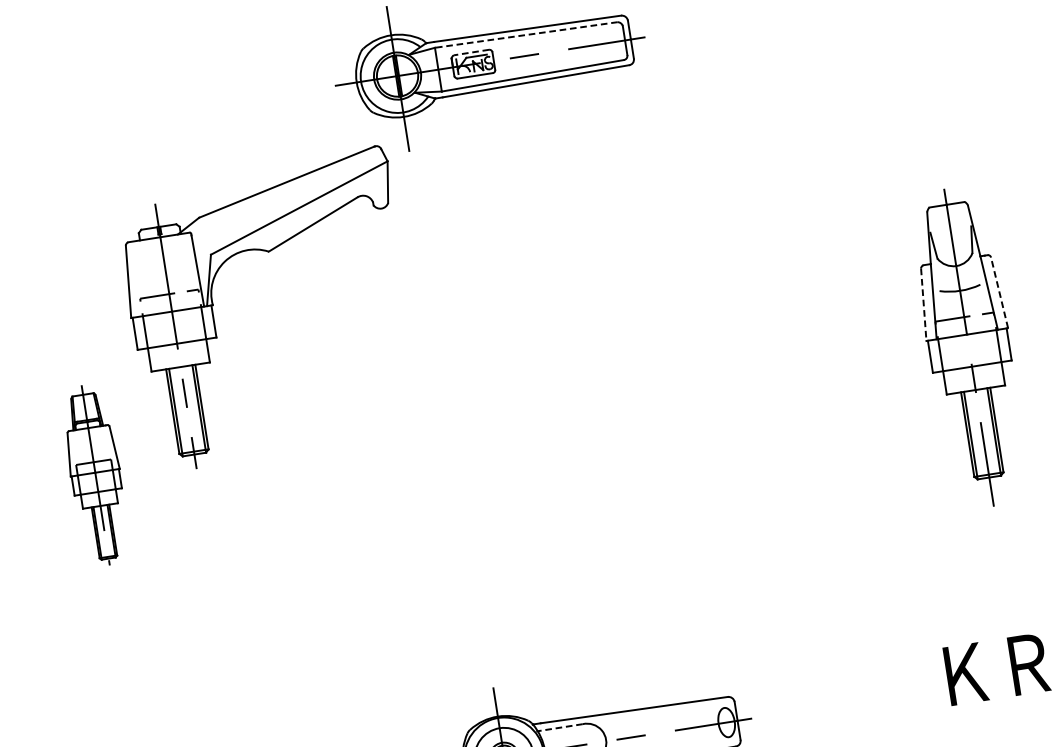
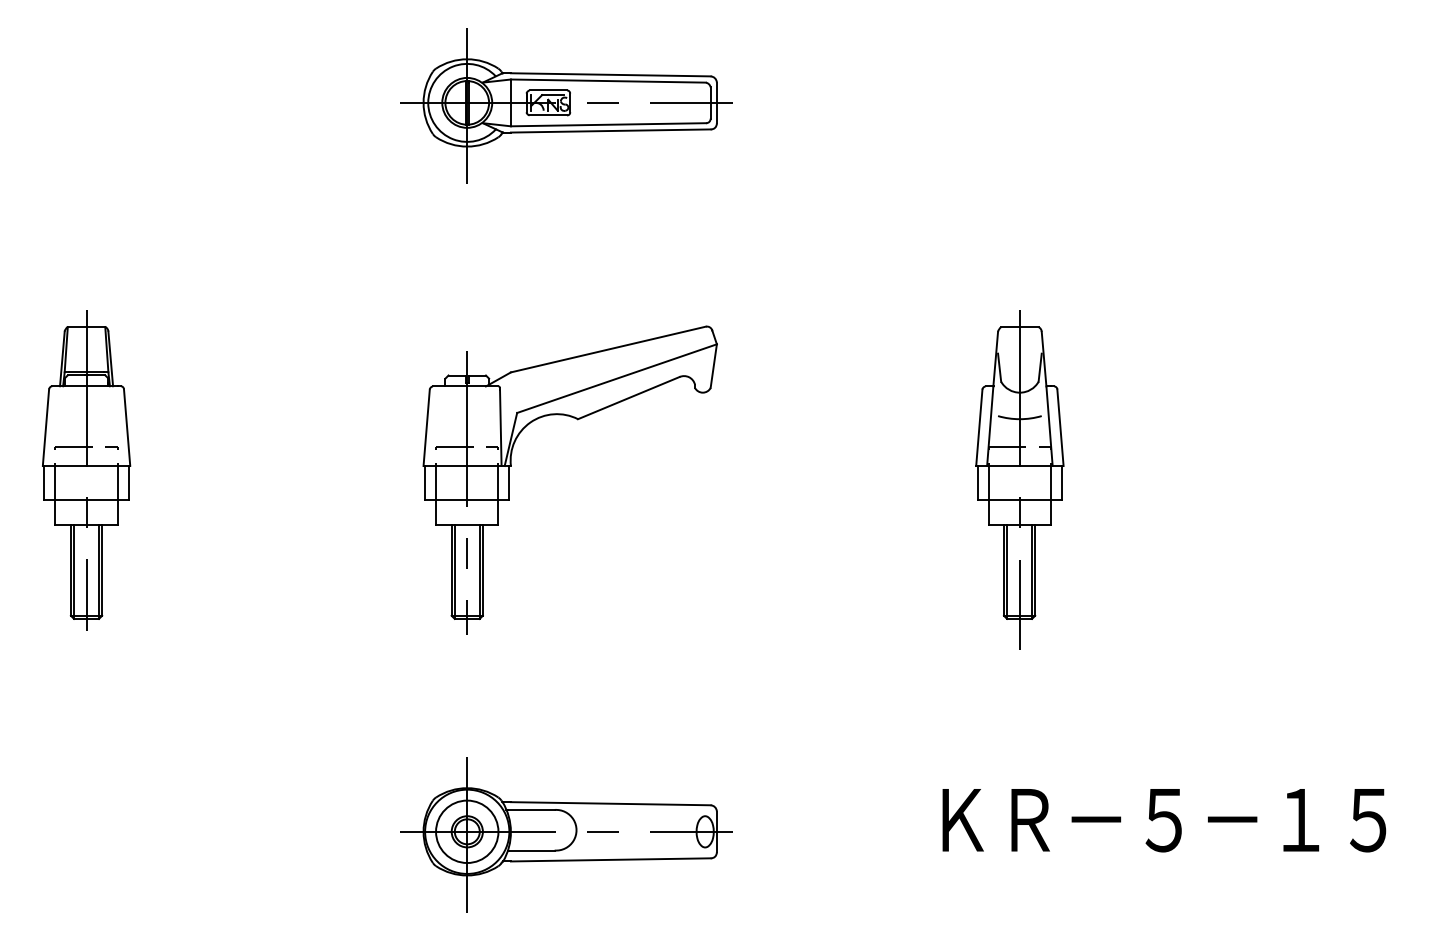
line: (526, 35) -> (608, 81), dashed -> solid
line: (471, 52) -> (548, 90), dashed -> solid
line: (999, 292) -> (1060, 427), dashed -> solid
part: (213, 305) -> (511, 466), moved
line: (924, 305) -> (979, 428), dashed -> solid
part: (95, 475) -> (86, 470), size x1.67
line: (560, 727) -> (530, 809), dashed -> solid

